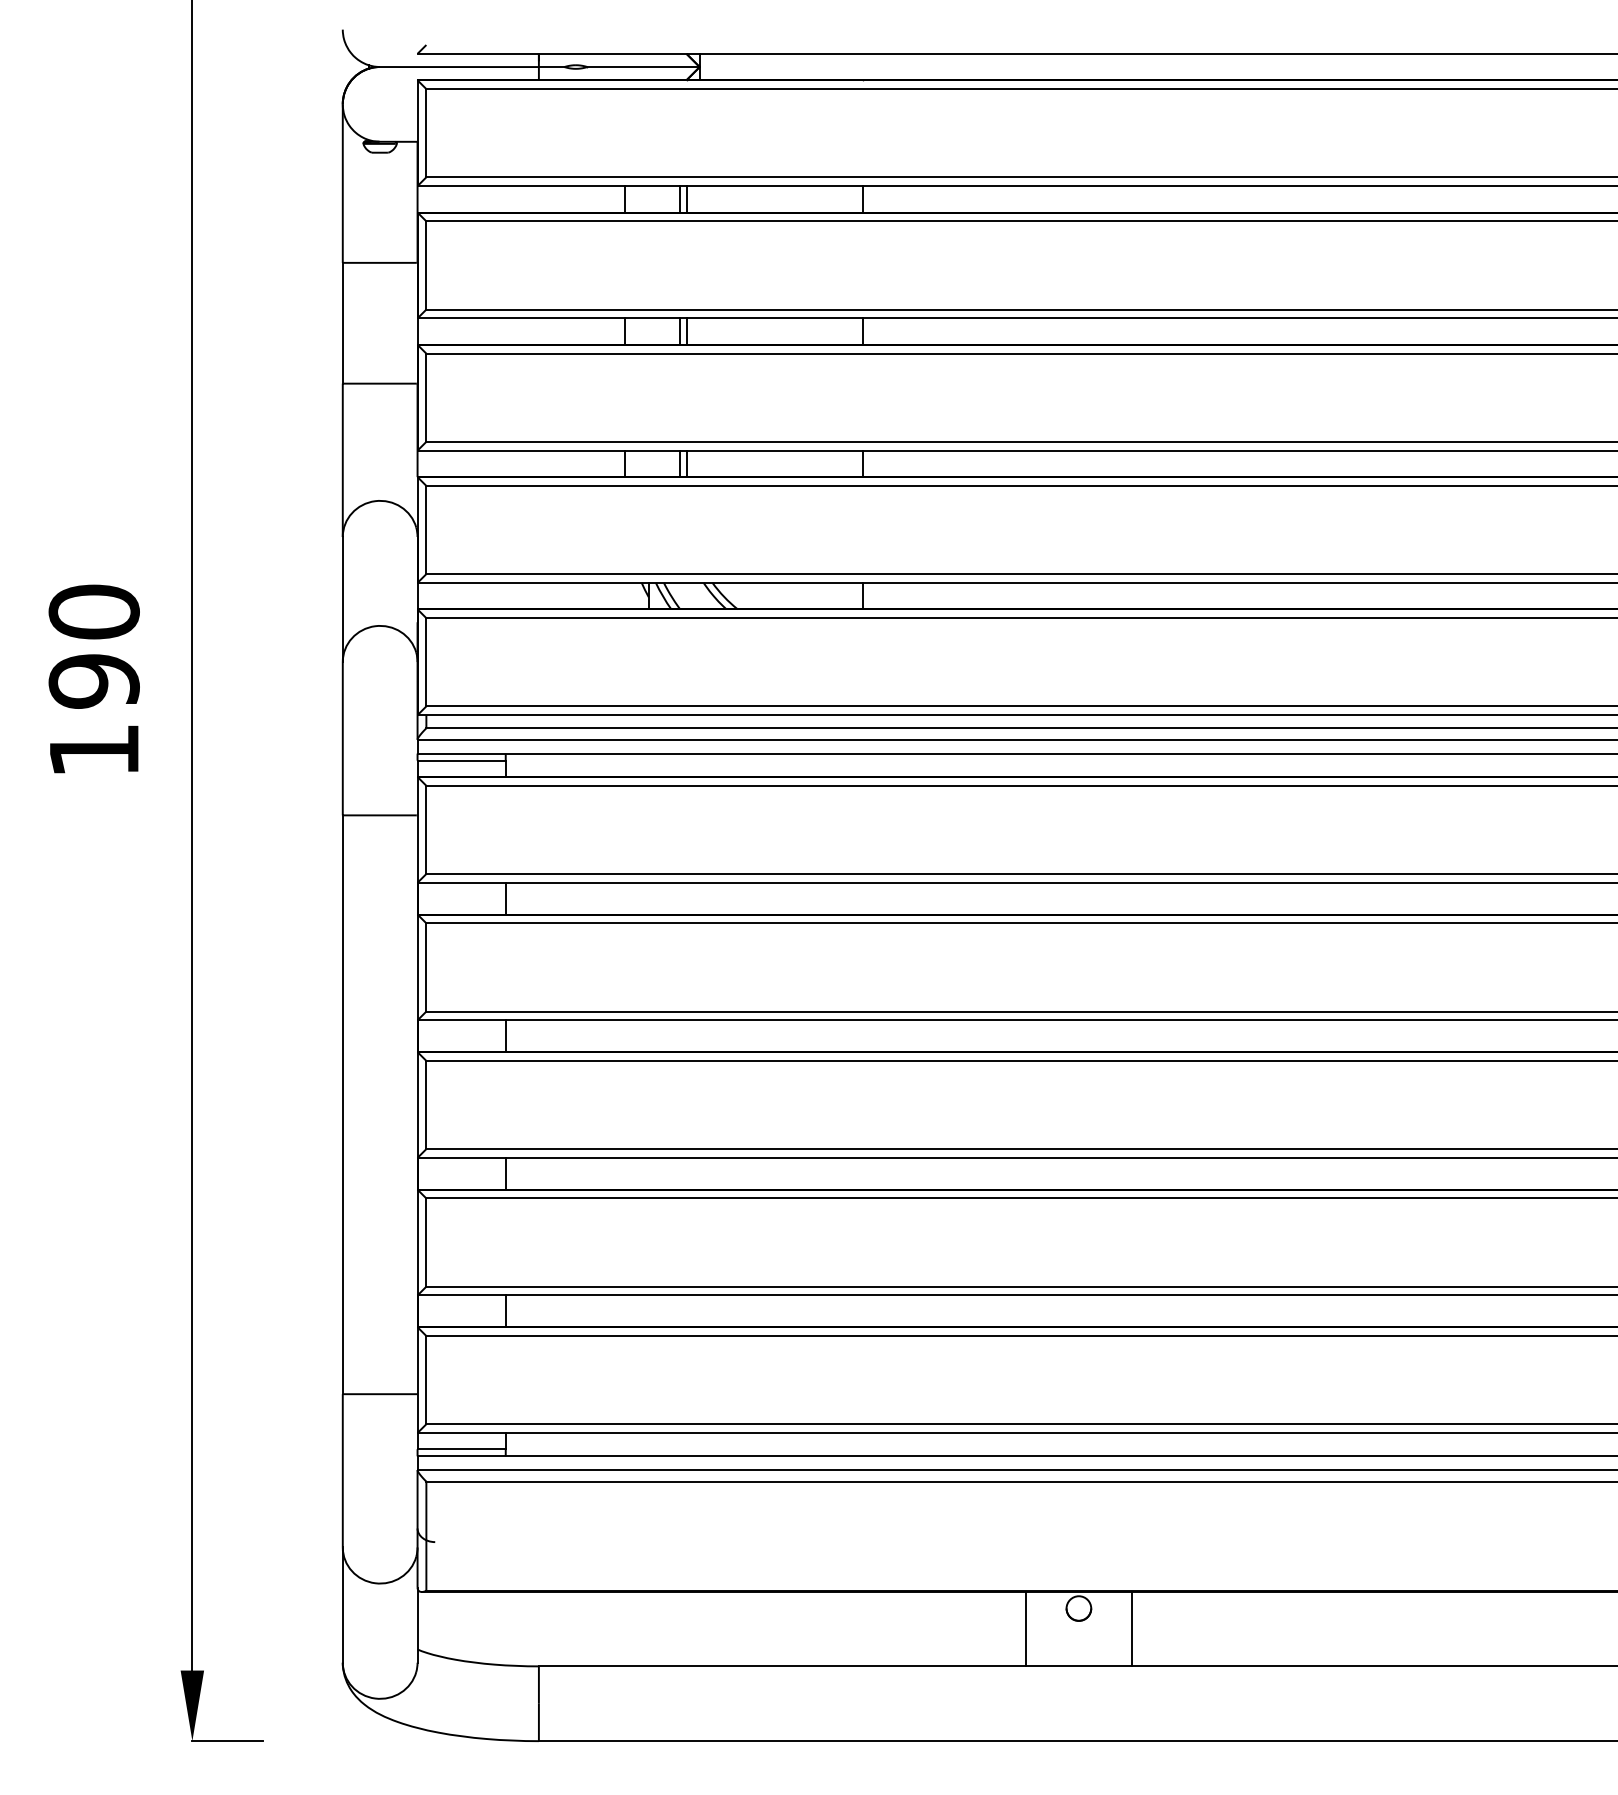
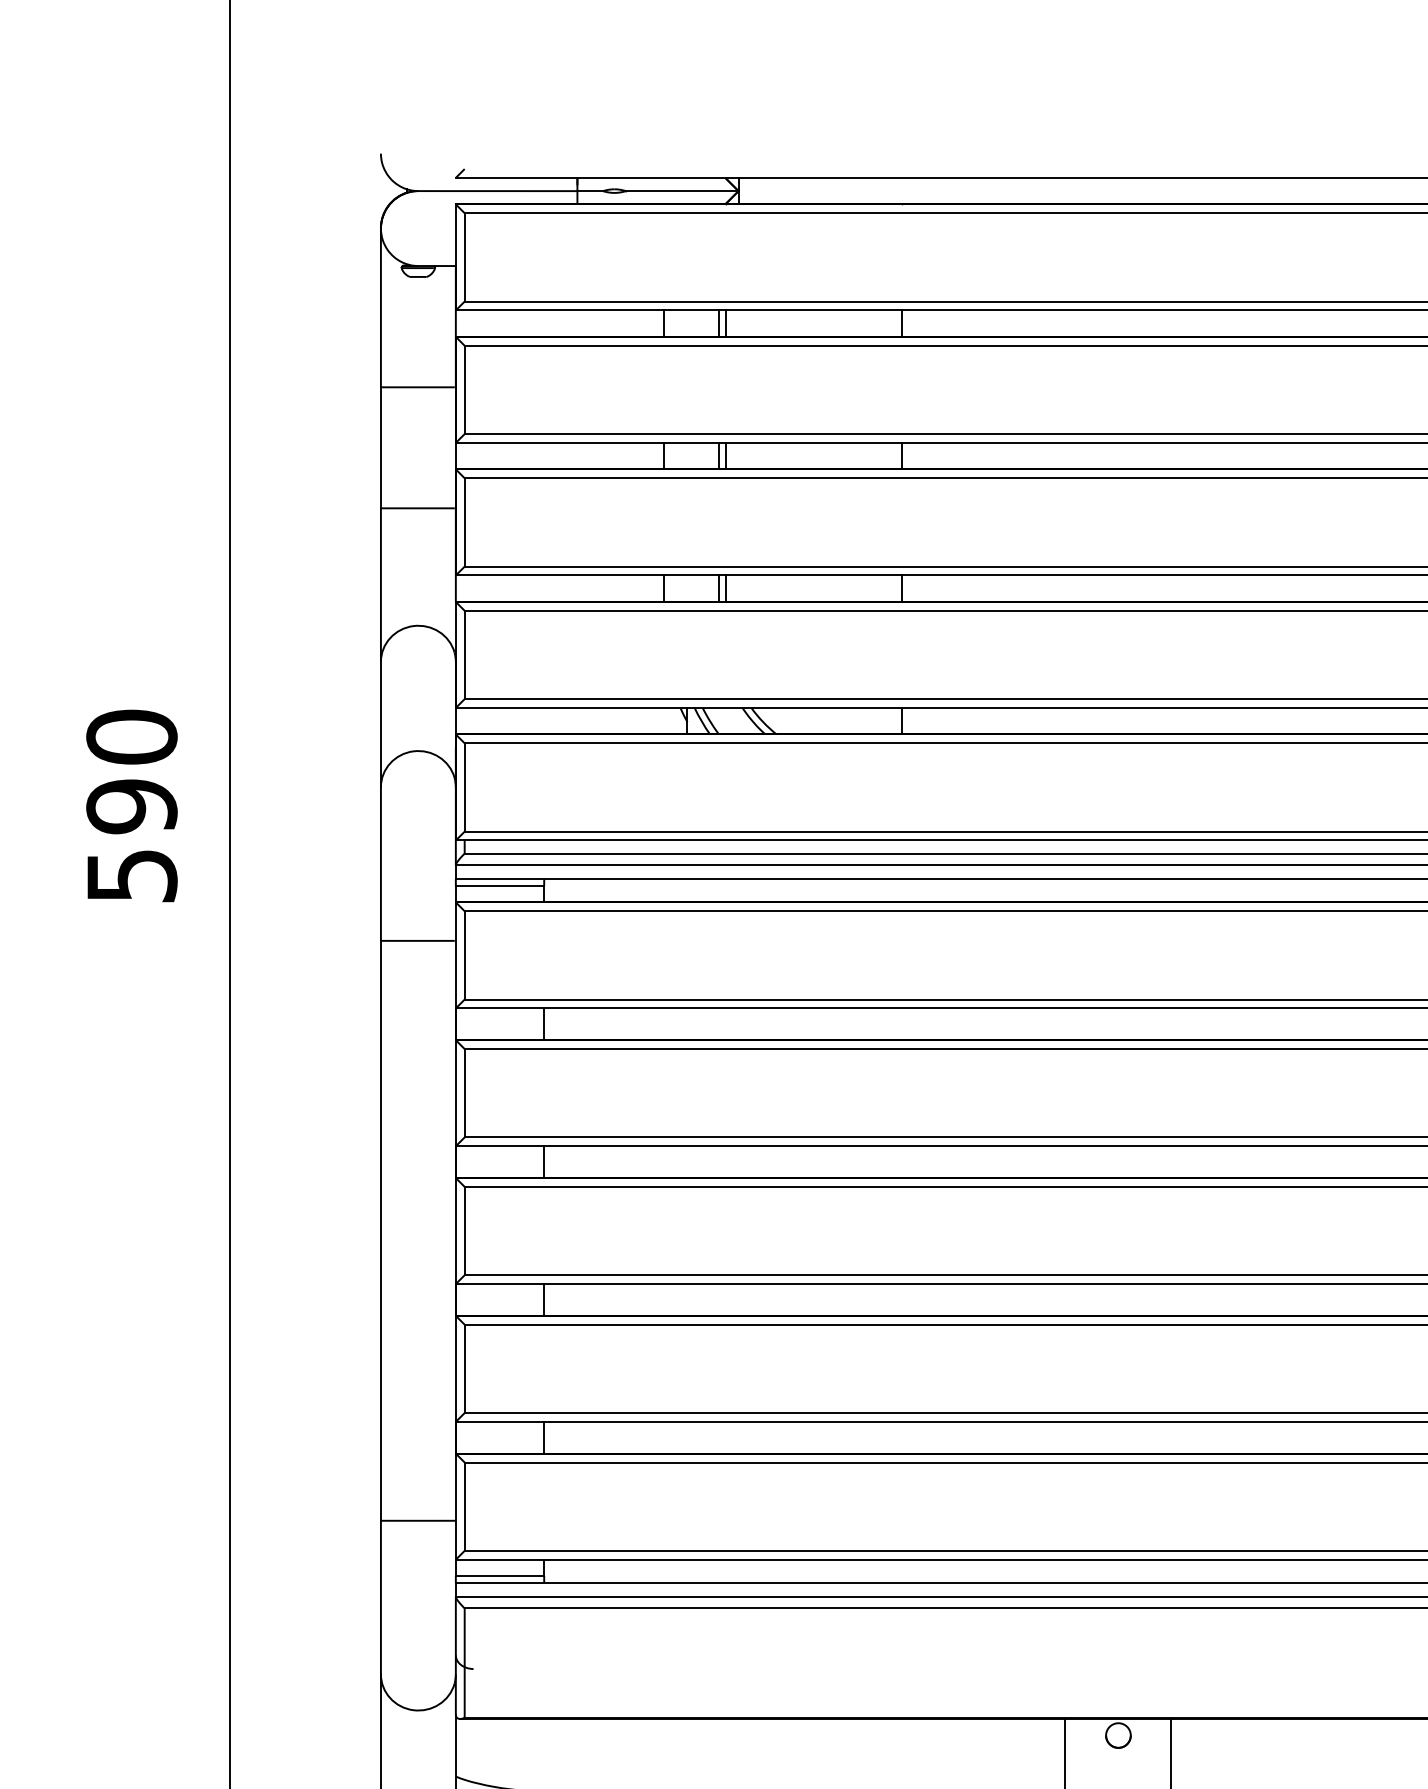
text: (94, 750) -> (132, 875), 190 -> 590

